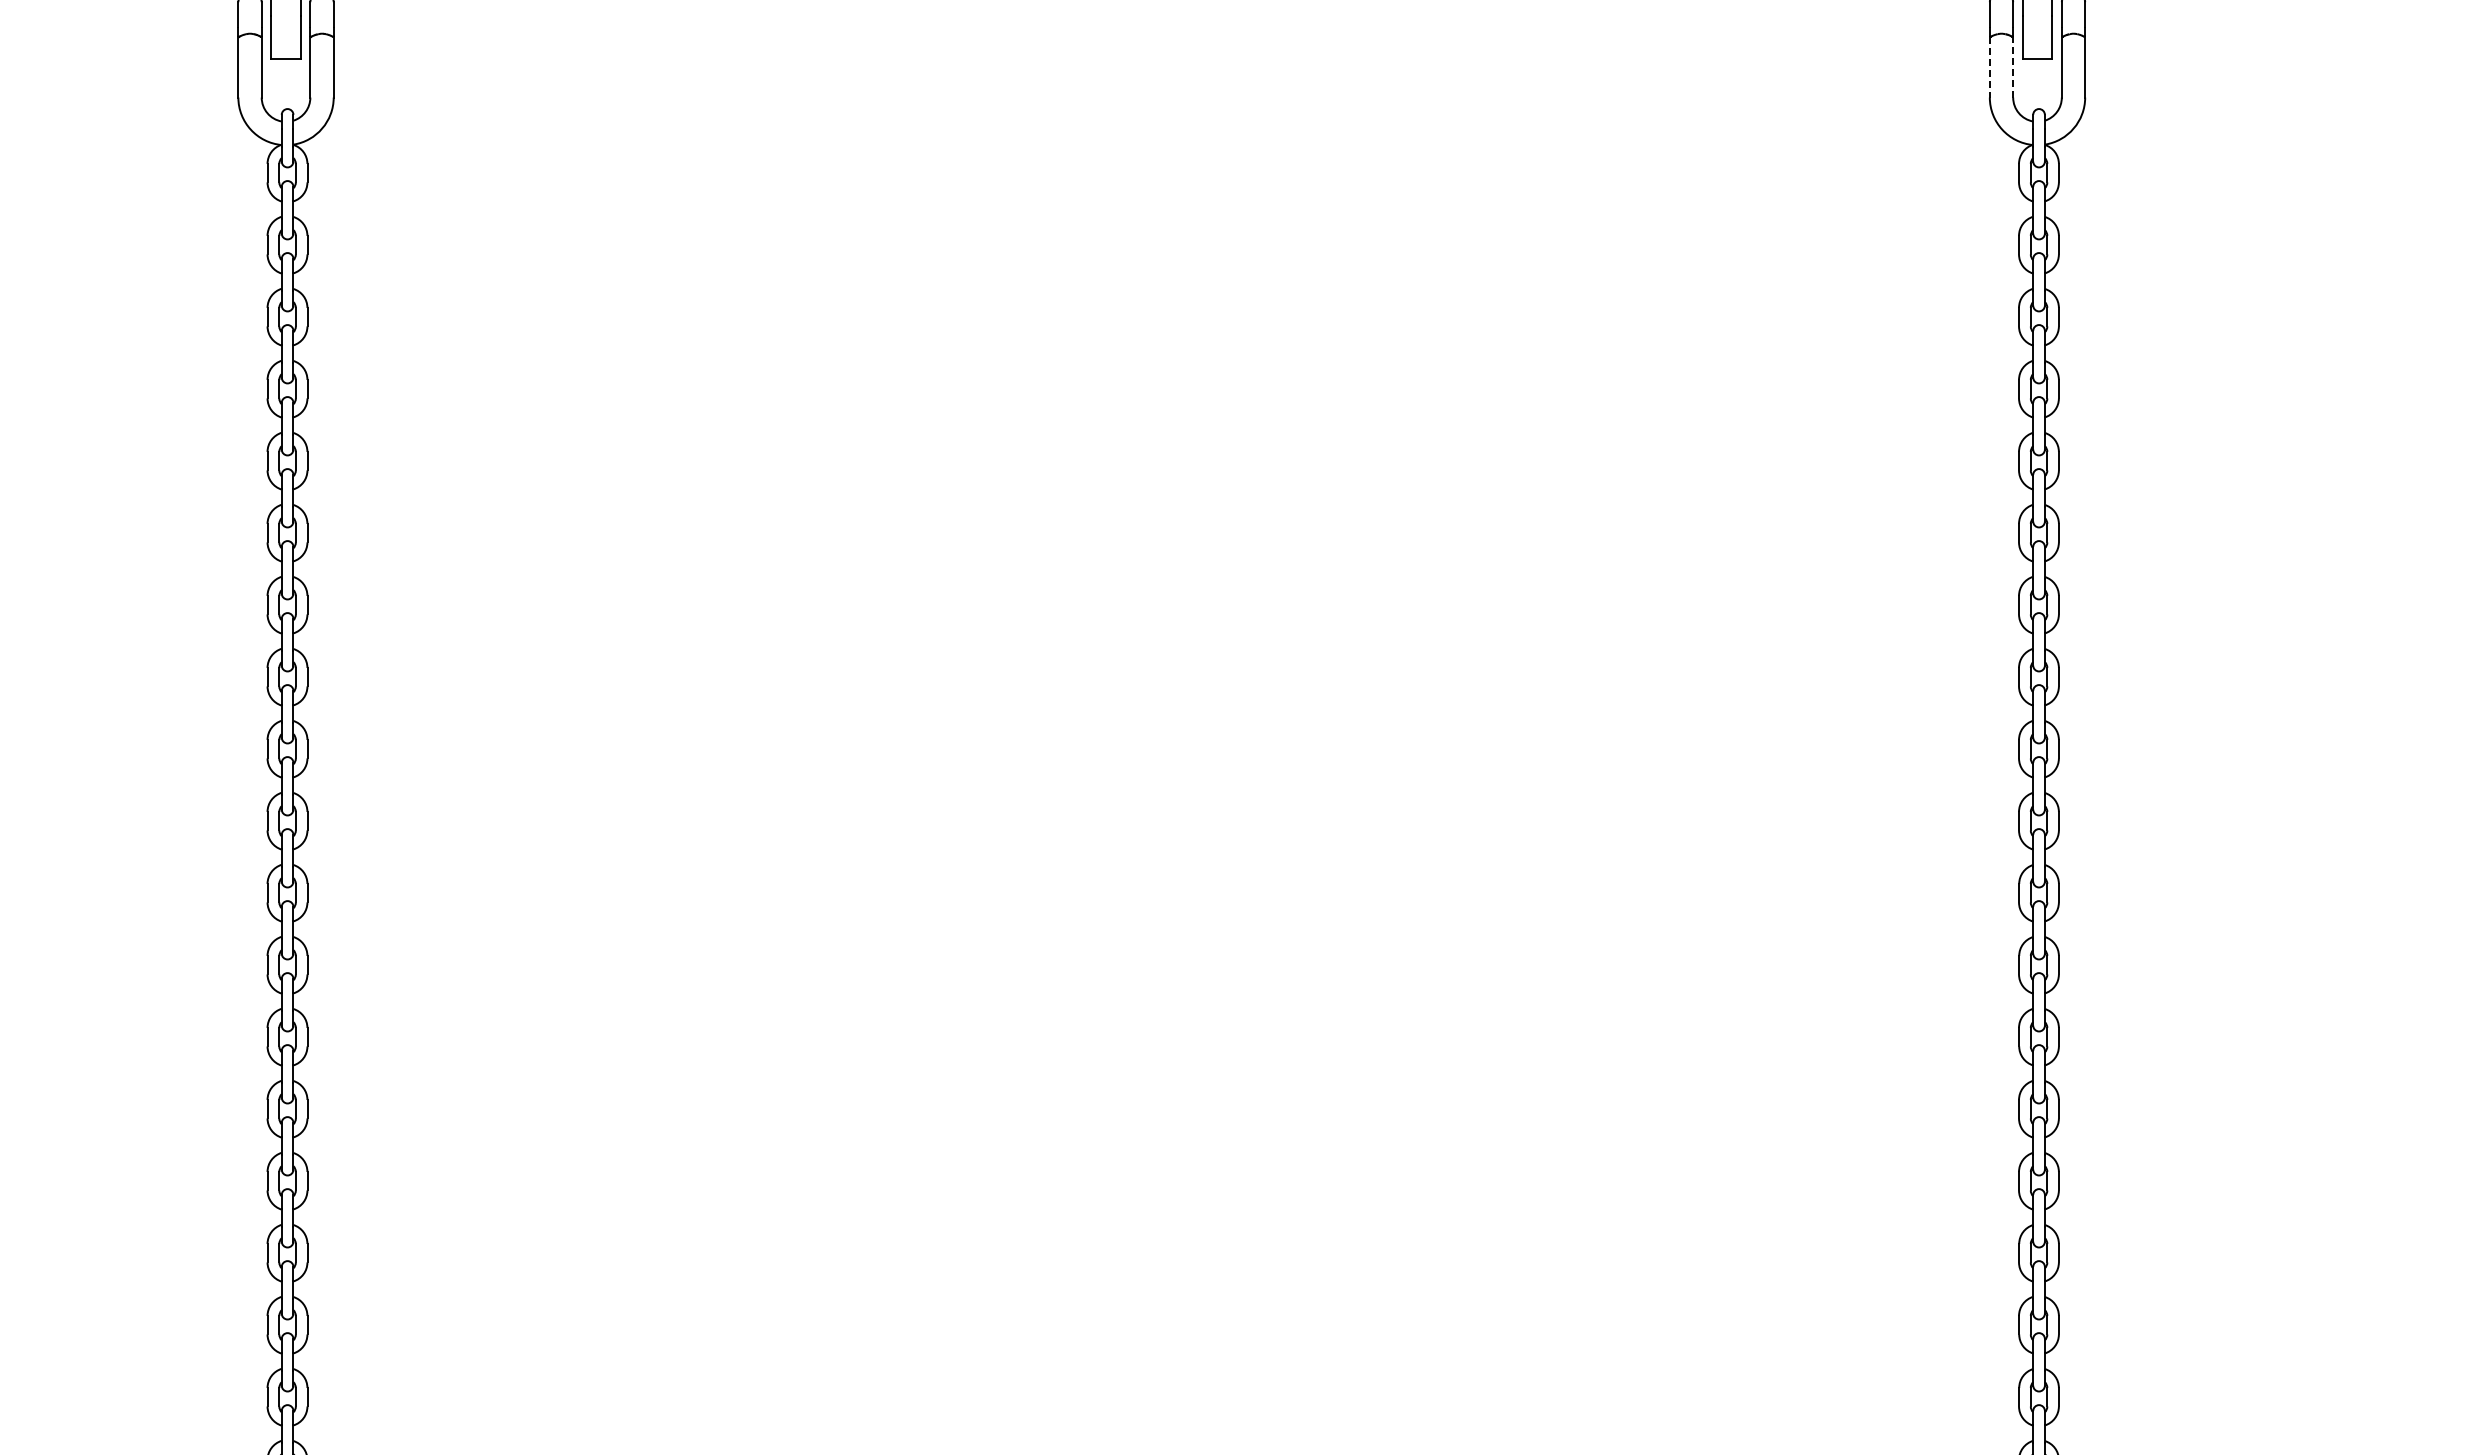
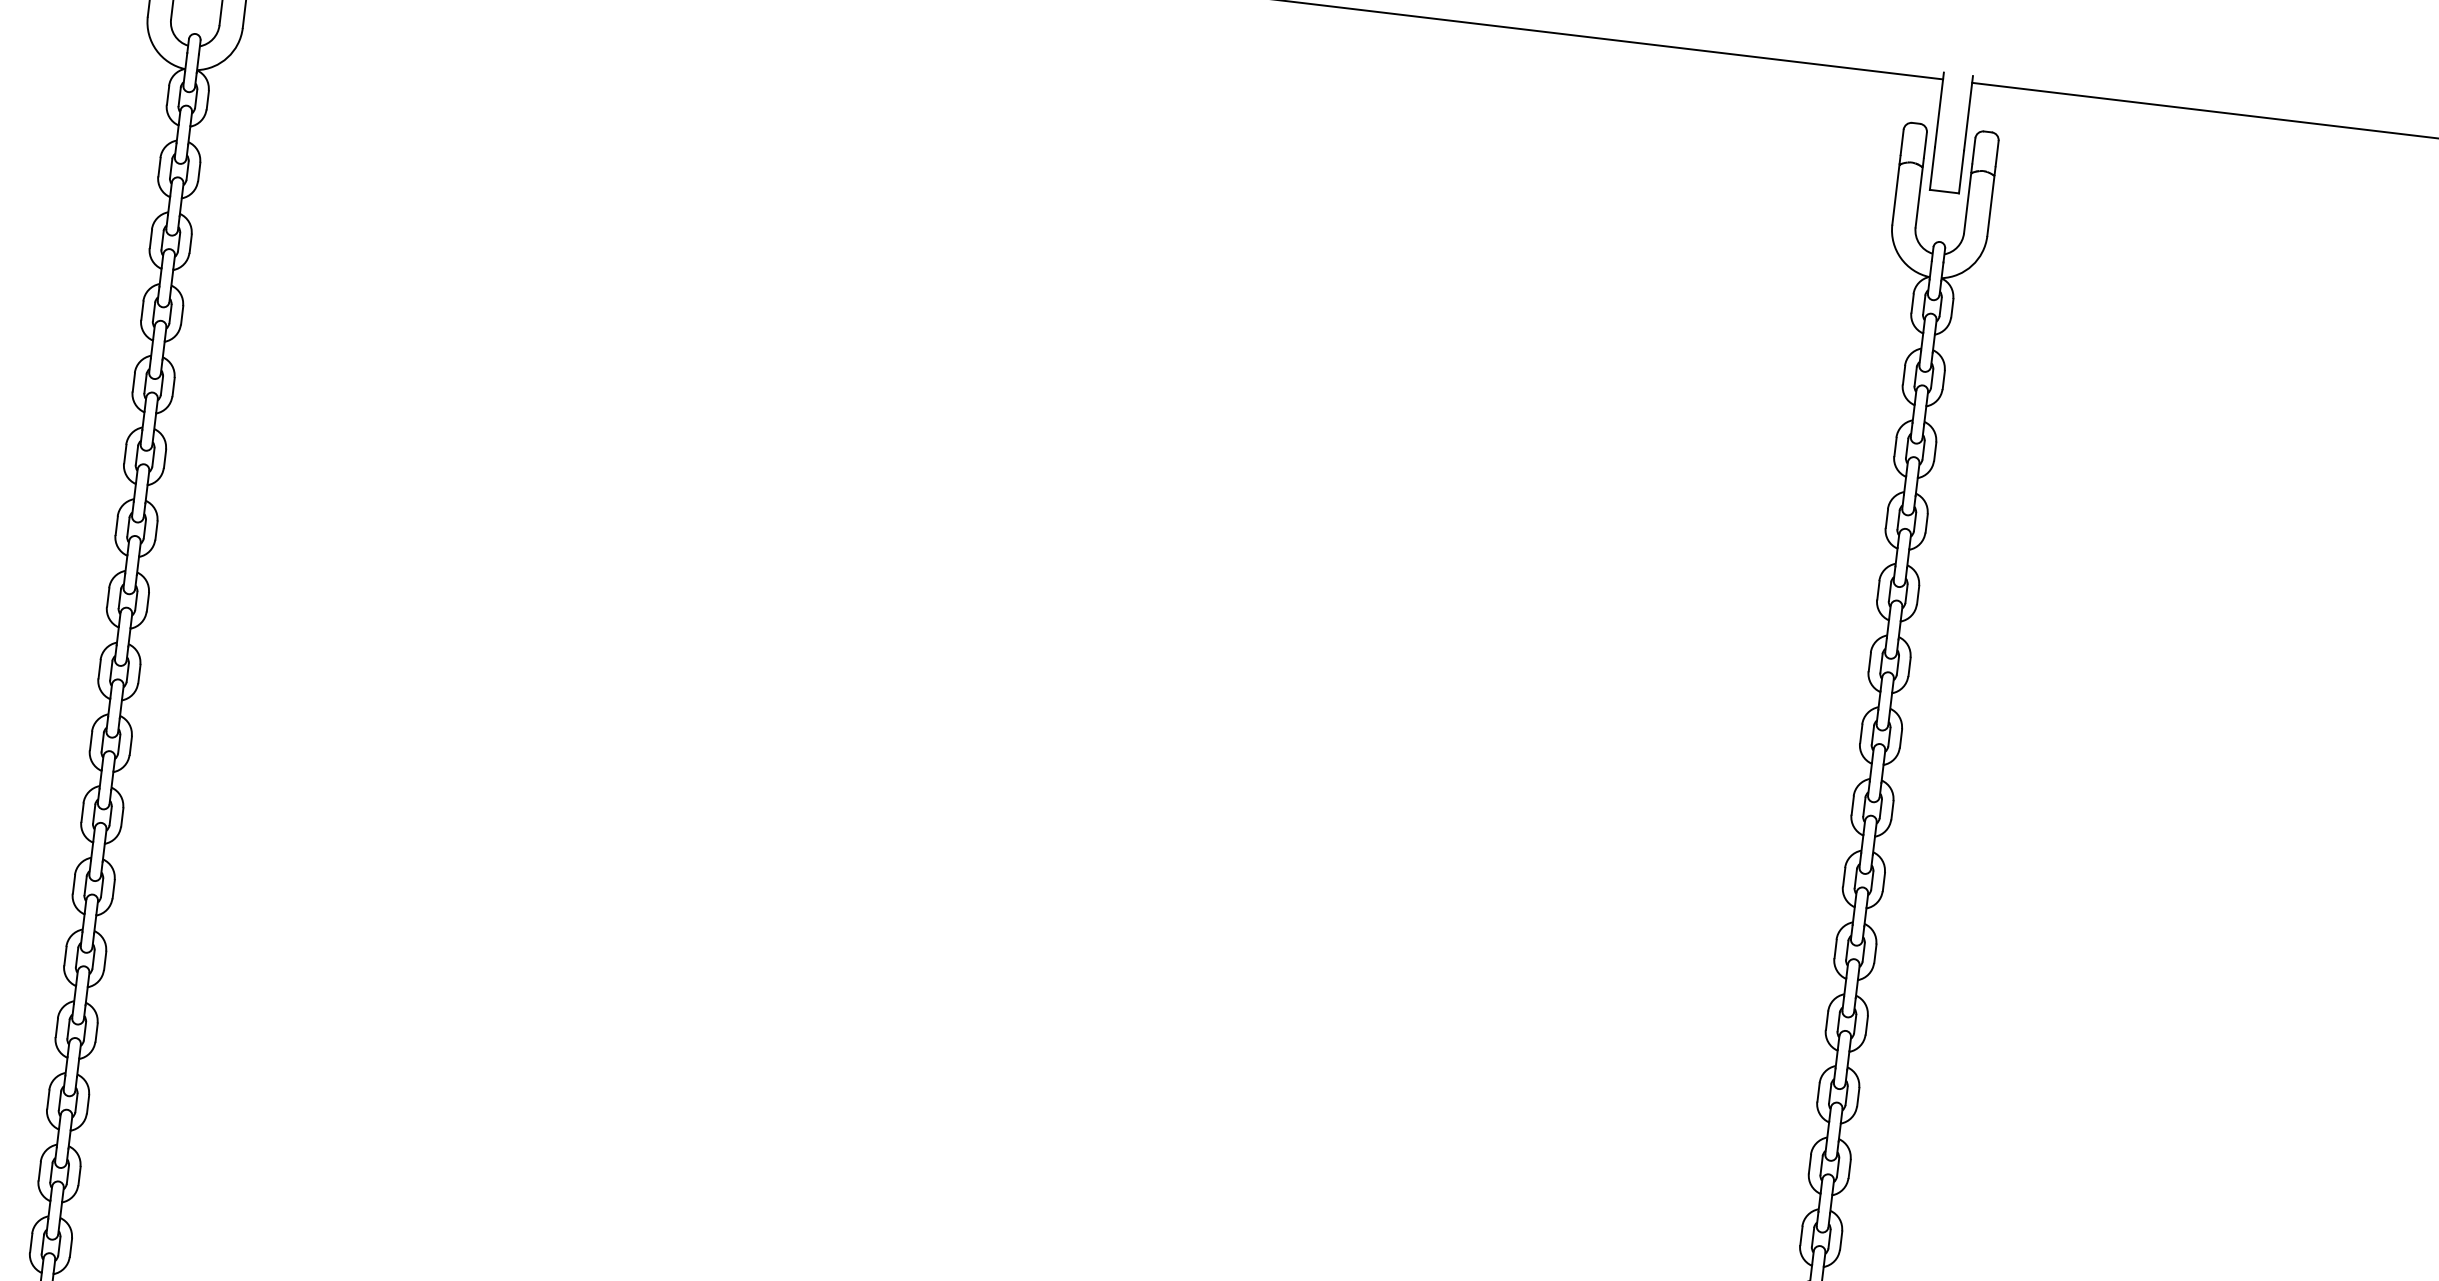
line: (2013, 66) -> (1919, 196), dashed -> solid
line: (1989, 67) -> (1895, 194), dashed -> solid

